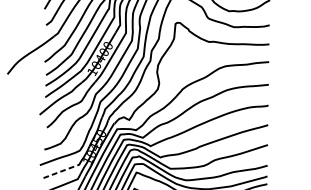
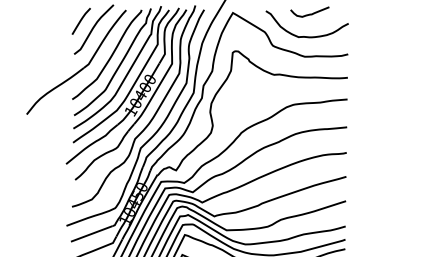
line: (61, 171) -> (92, 233), dashed -> solid

